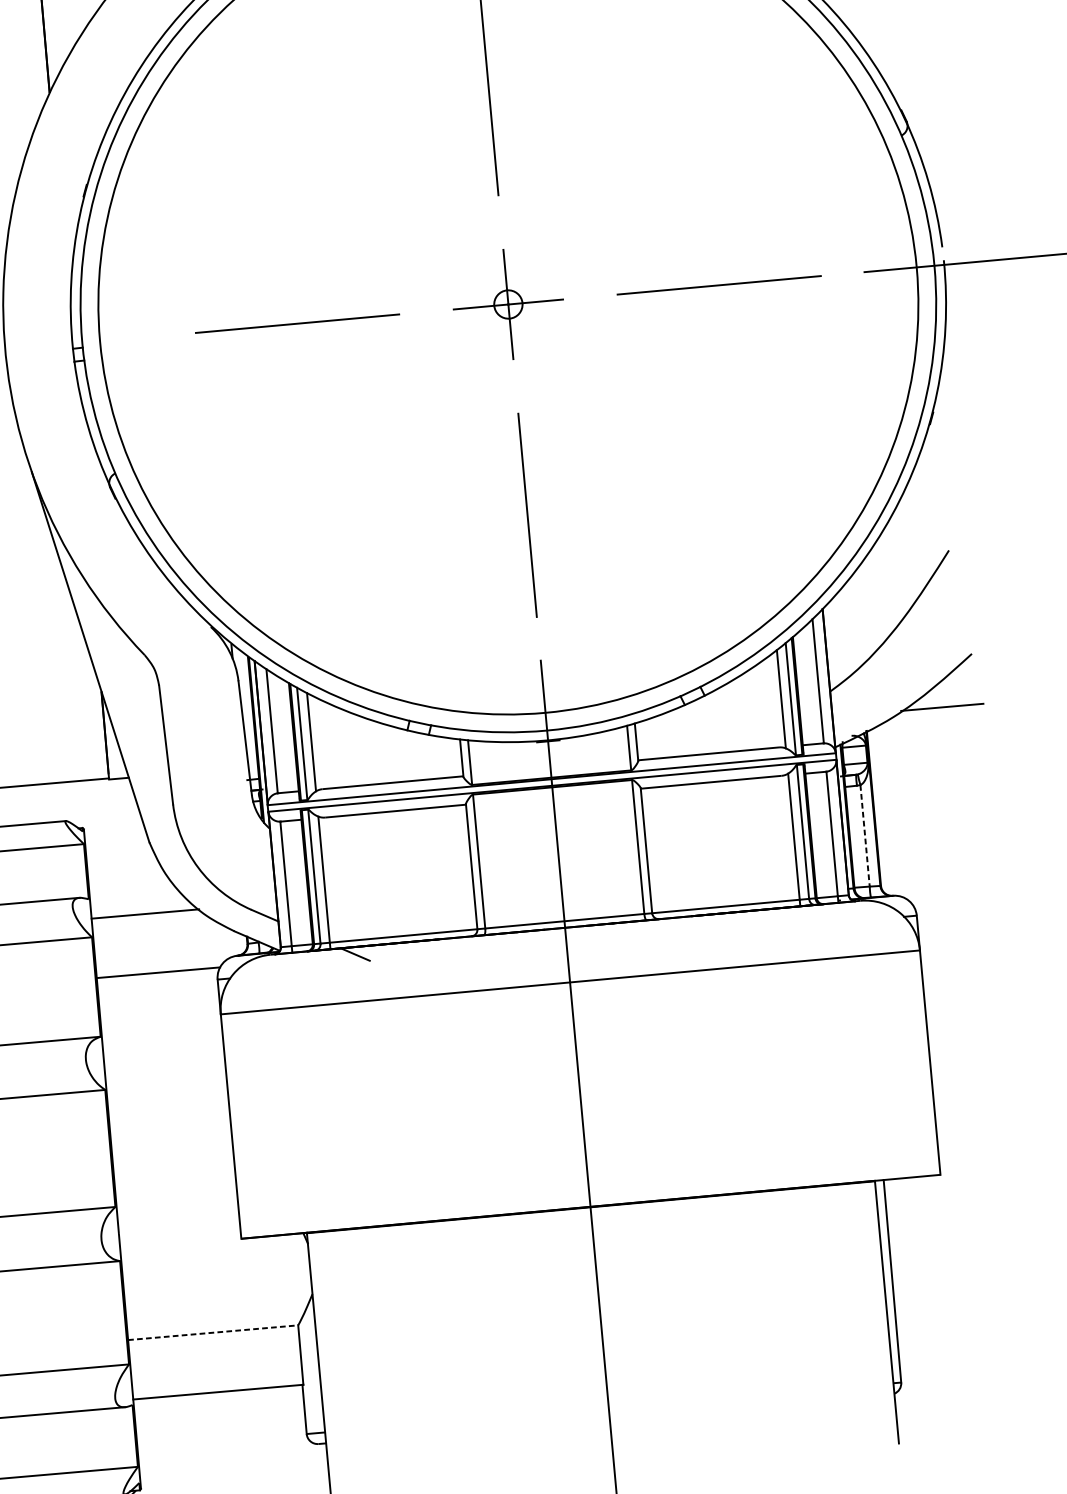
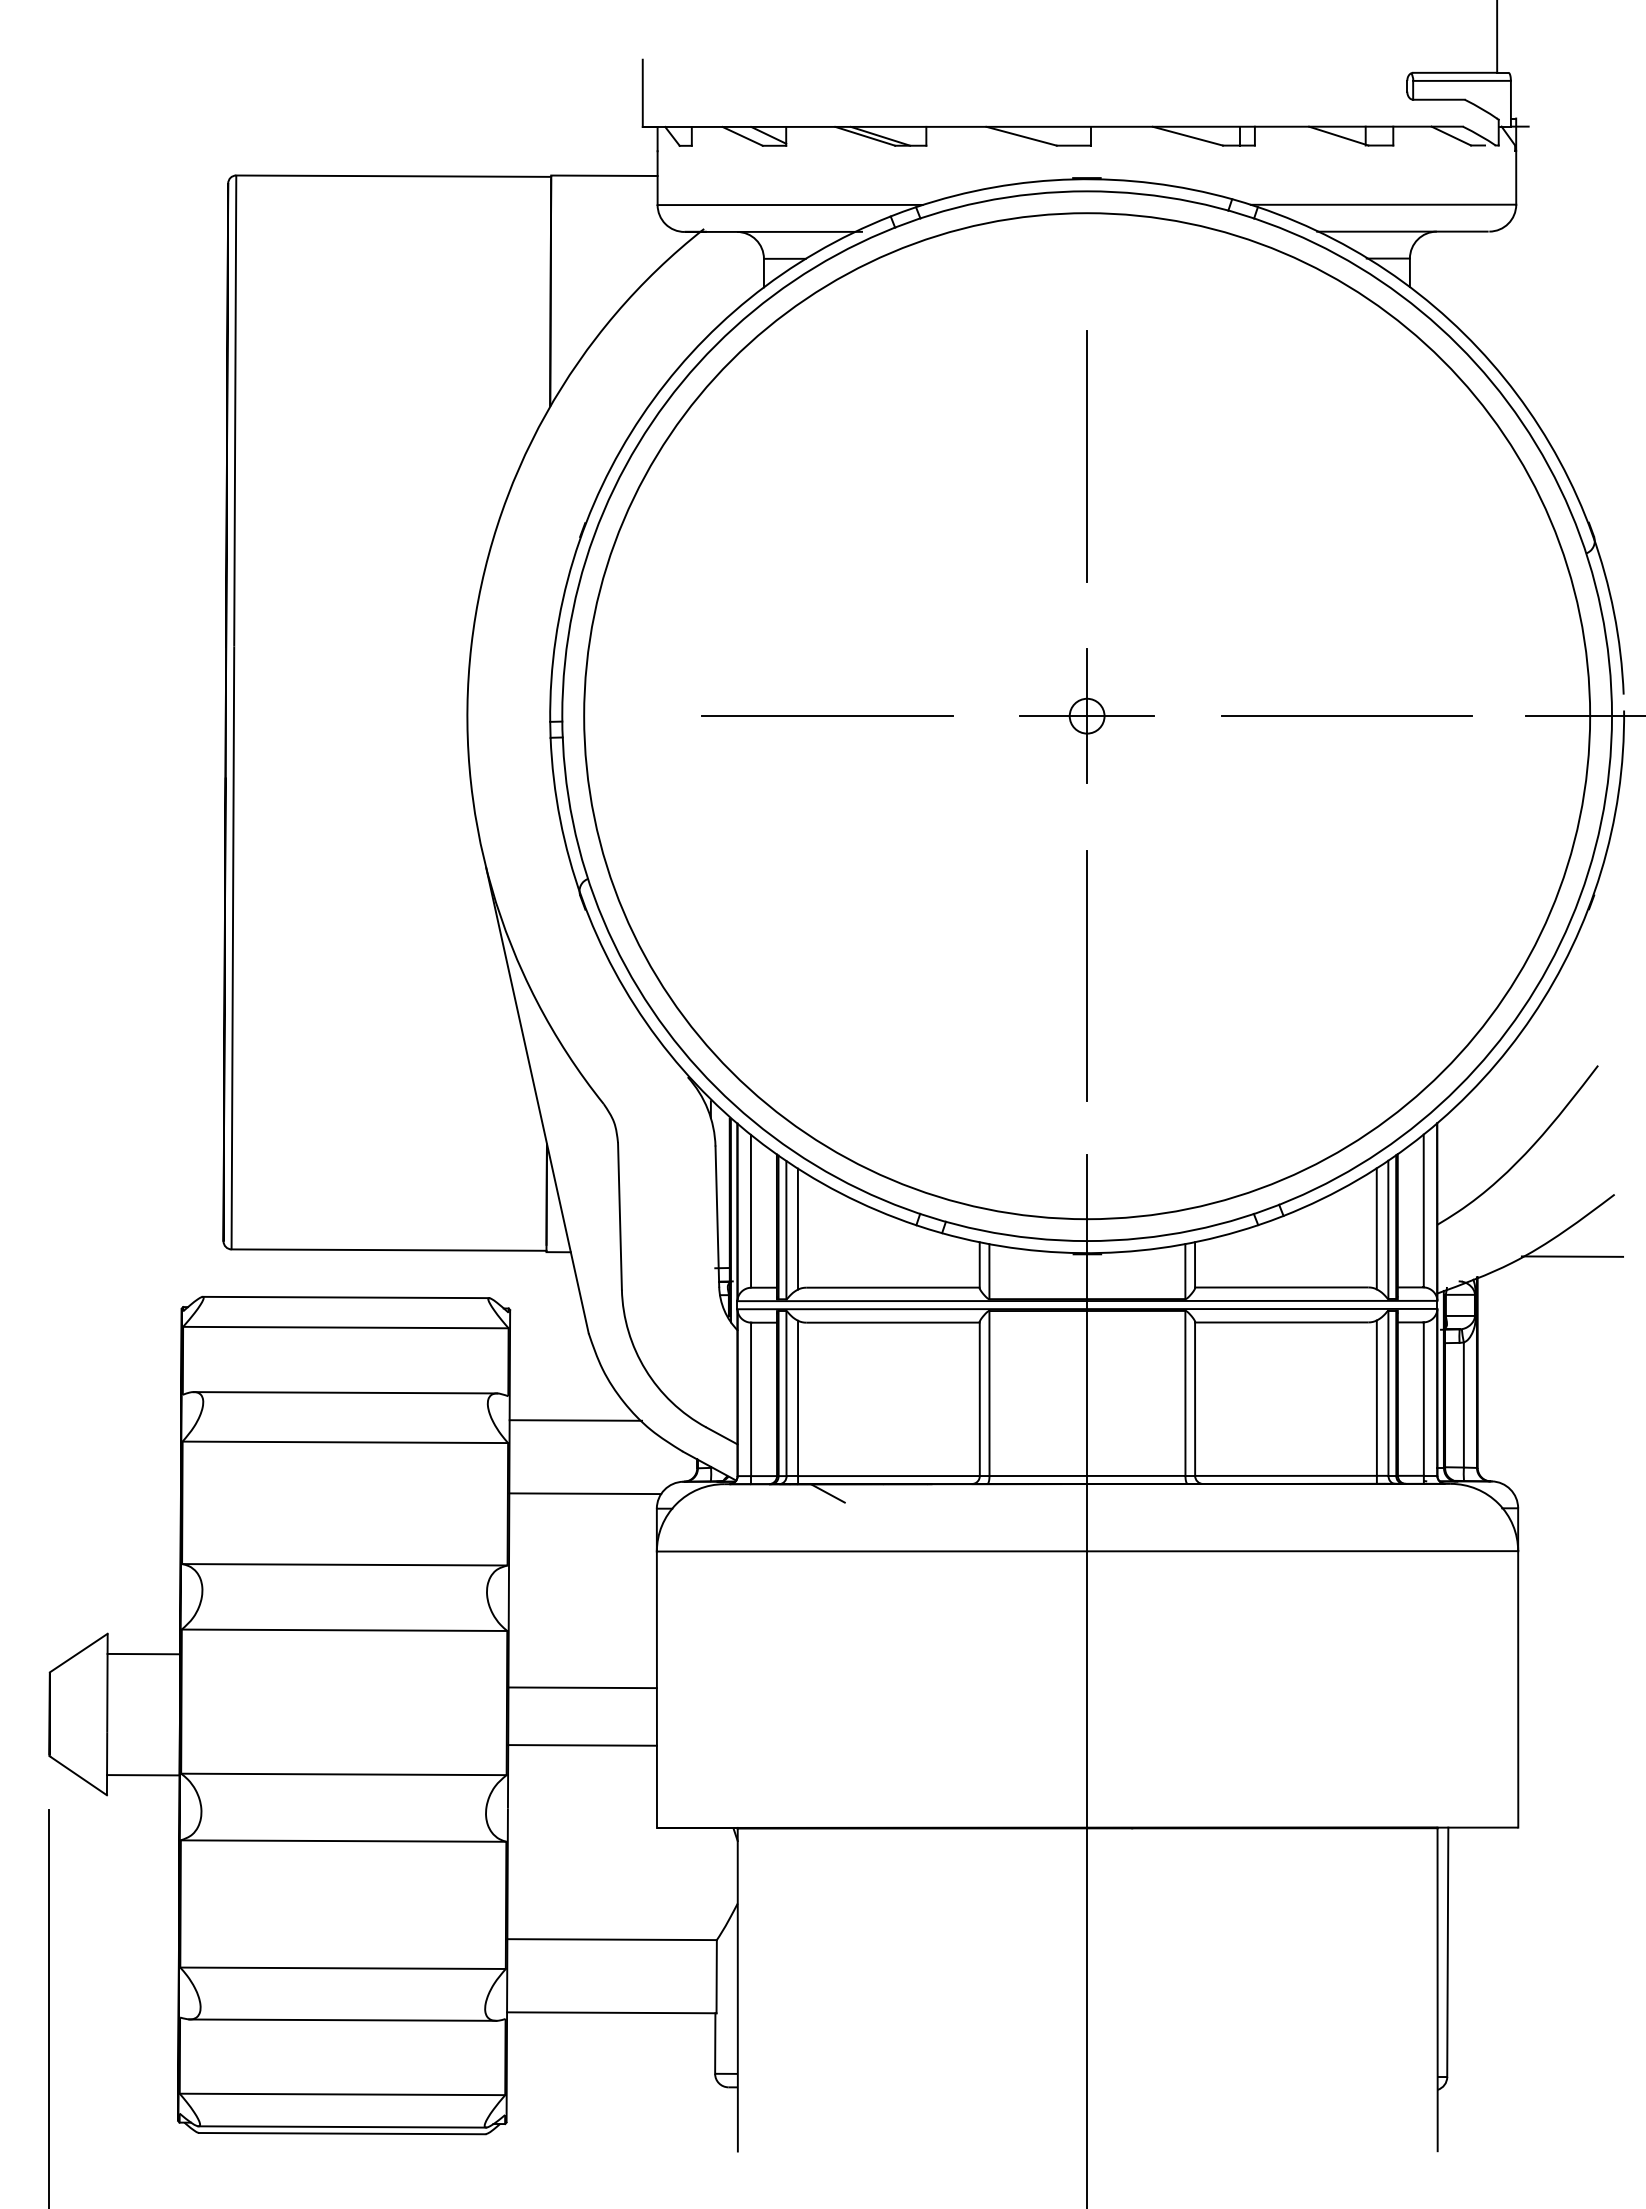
line: (864, 836) -> (1463, 1405), dashed -> solid
line: (170, 1130) -> (582, 1687), added
line: (174, 1177) -> (582, 1745), added
line: (213, 1332) -> (612, 1939), dashed -> solid

